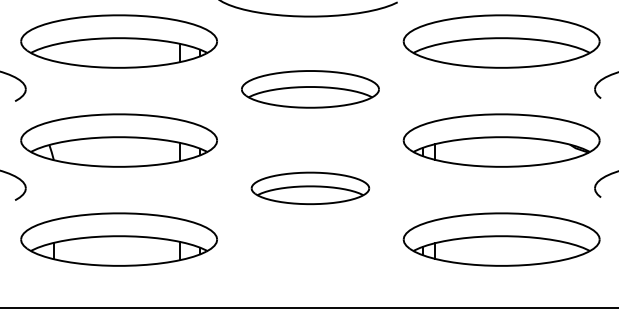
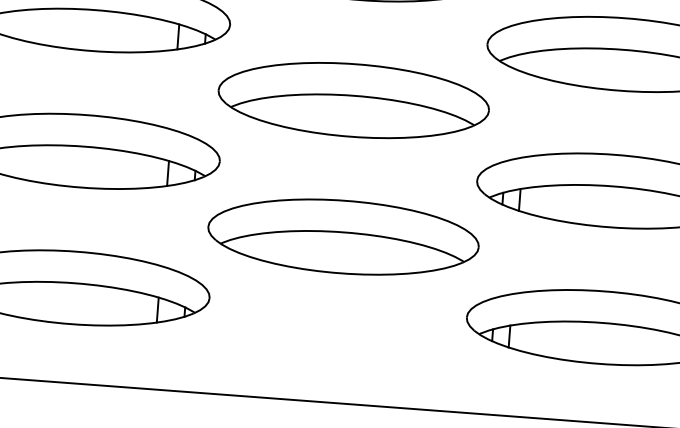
part: (310, 89) -> (353, 100), size x1.43
part: (310, 188) -> (343, 237), size x1.67

